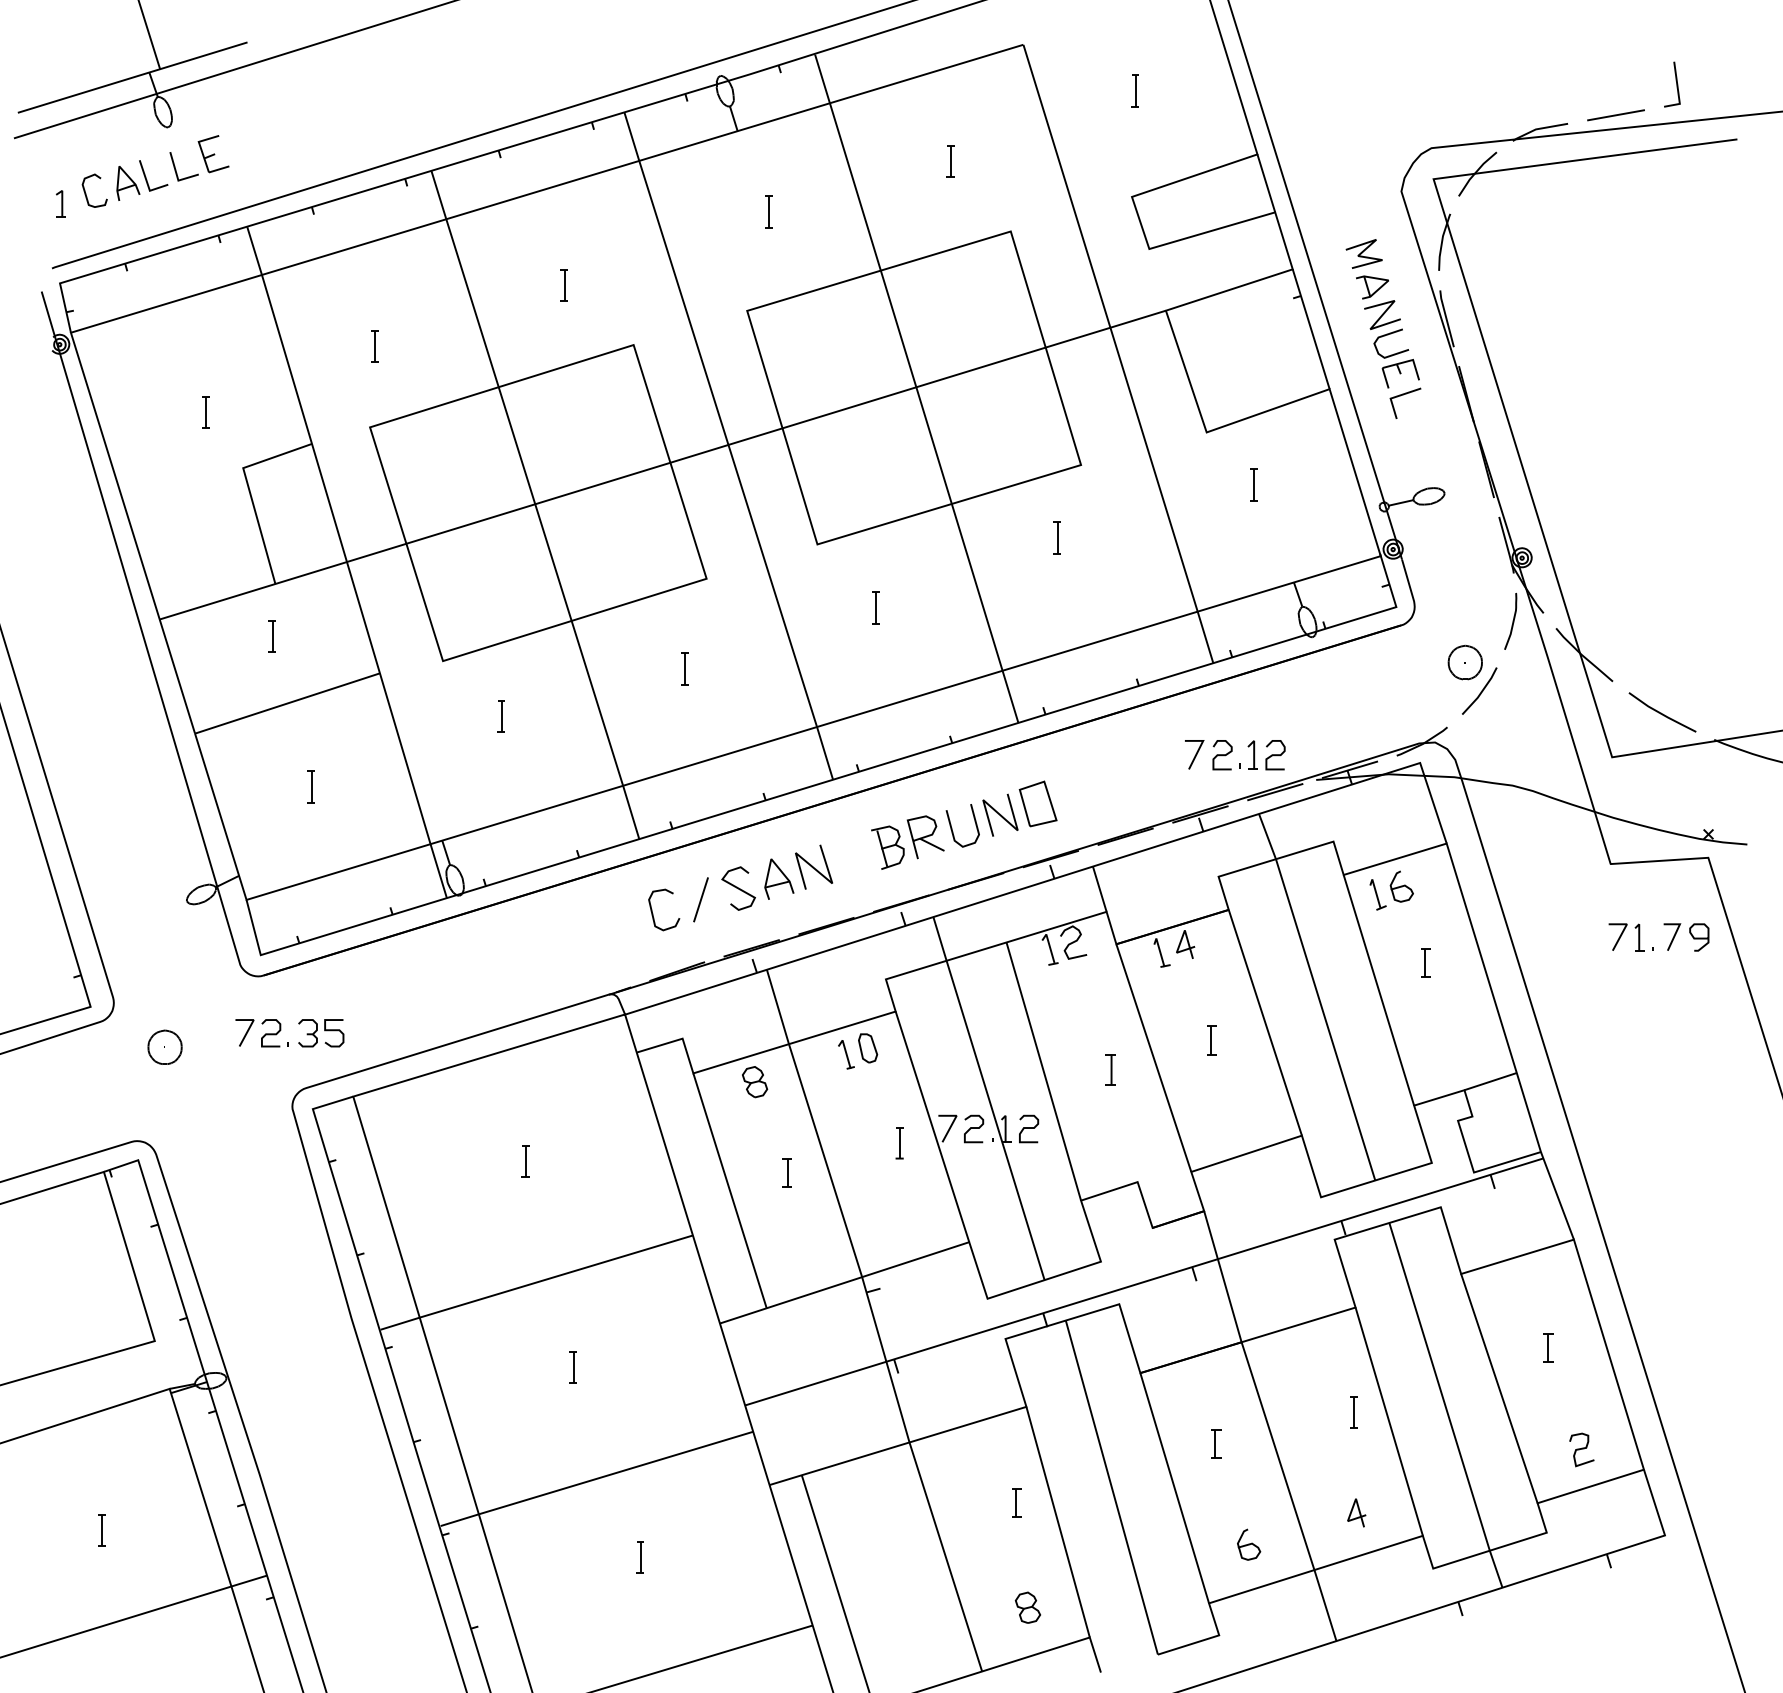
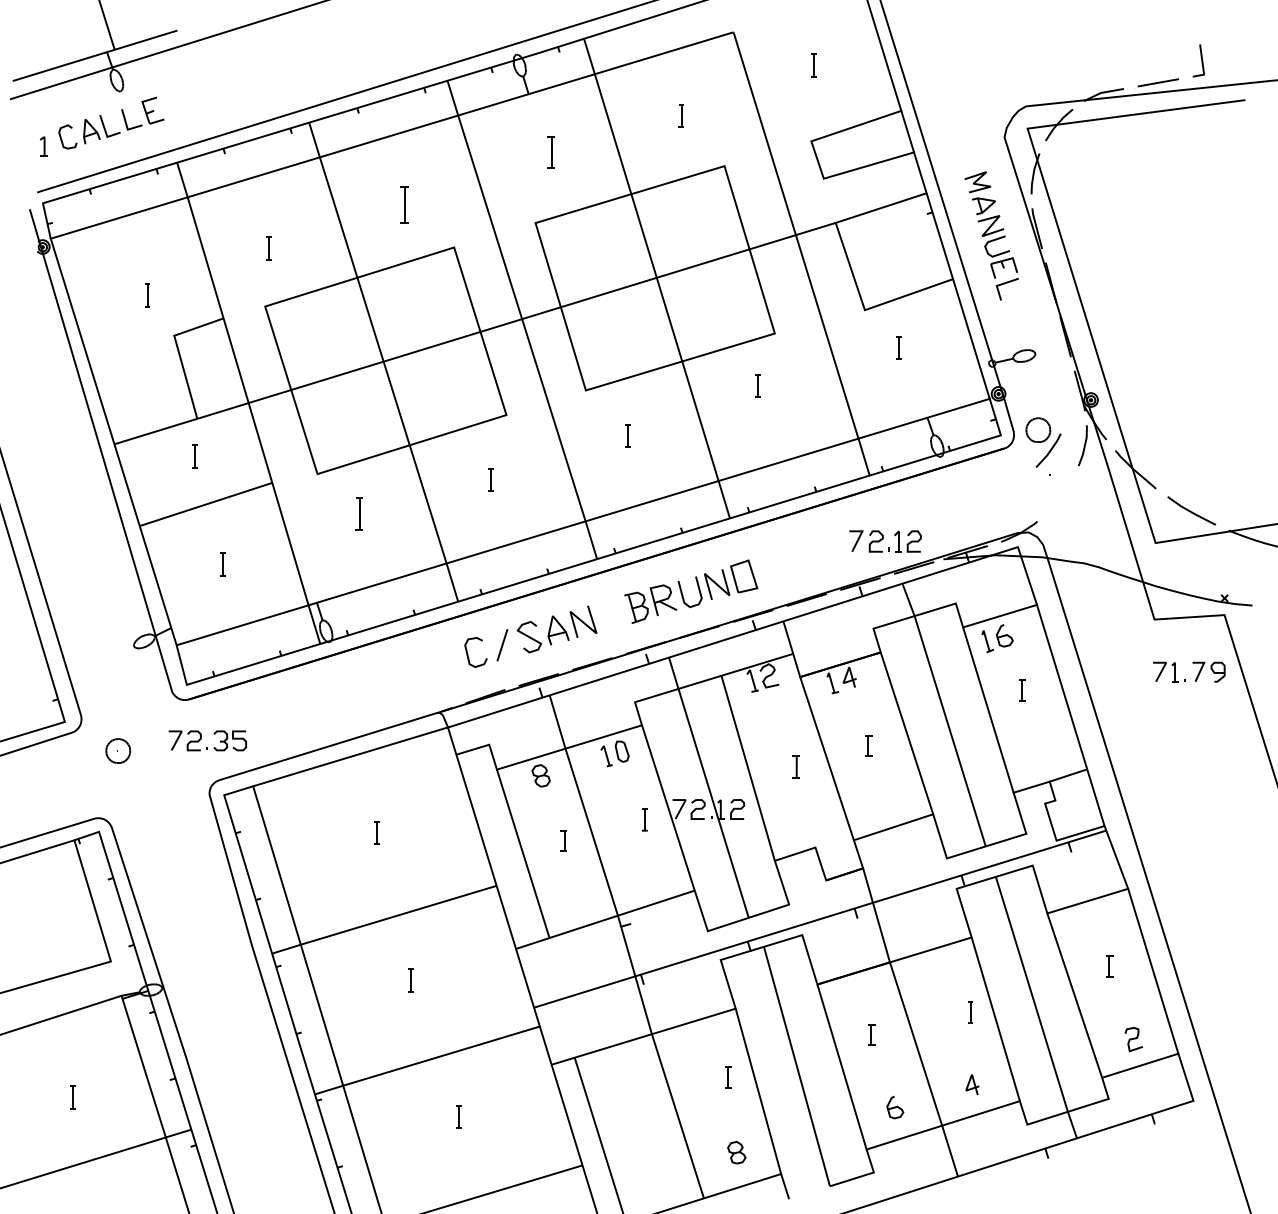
part: (768, 211) -> (550, 151), size x1.4
part: (562, 285) -> (403, 204), size x1.6
part: (1472, 679) -> (1043, 442), moved
part: (500, 716) -> (358, 513), size x1.4

